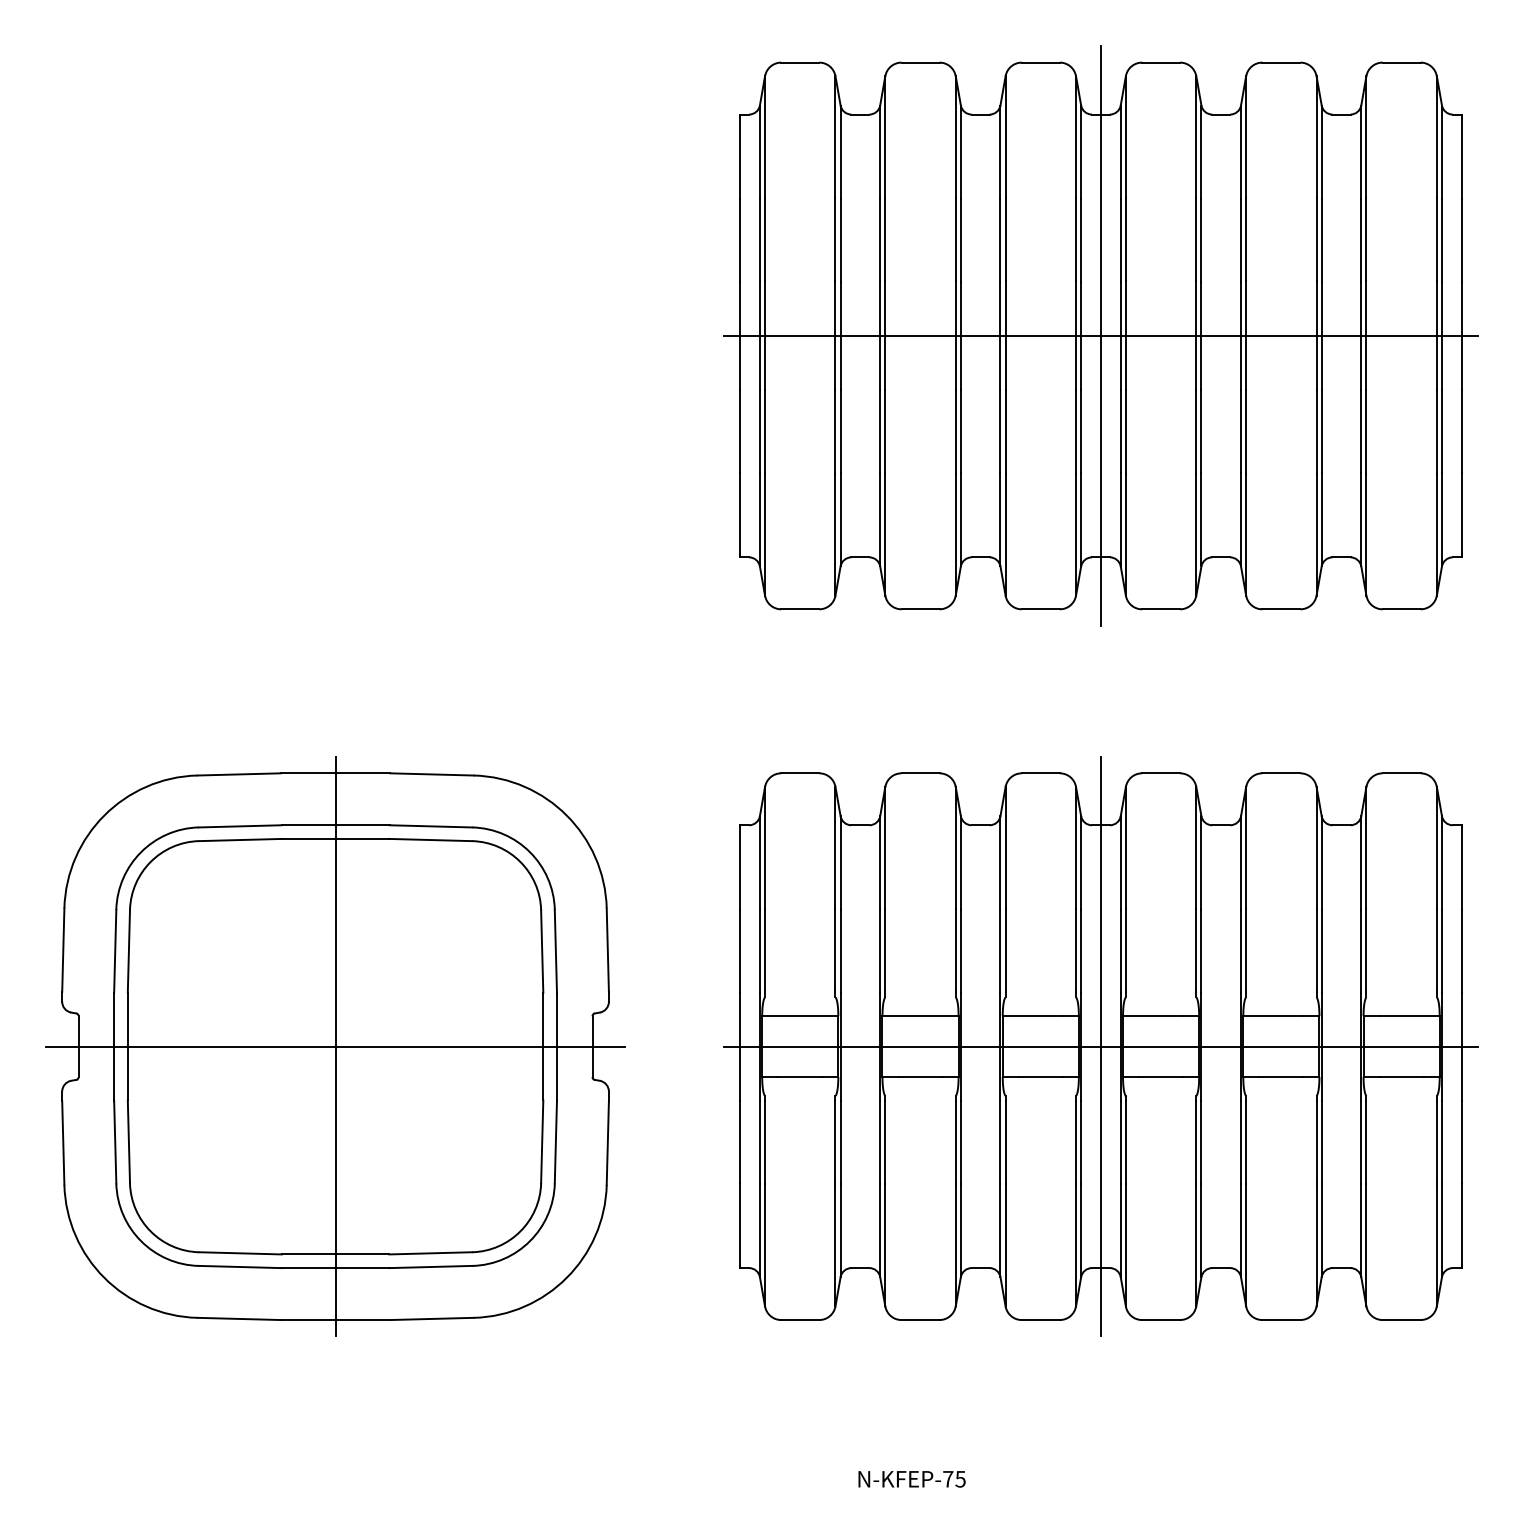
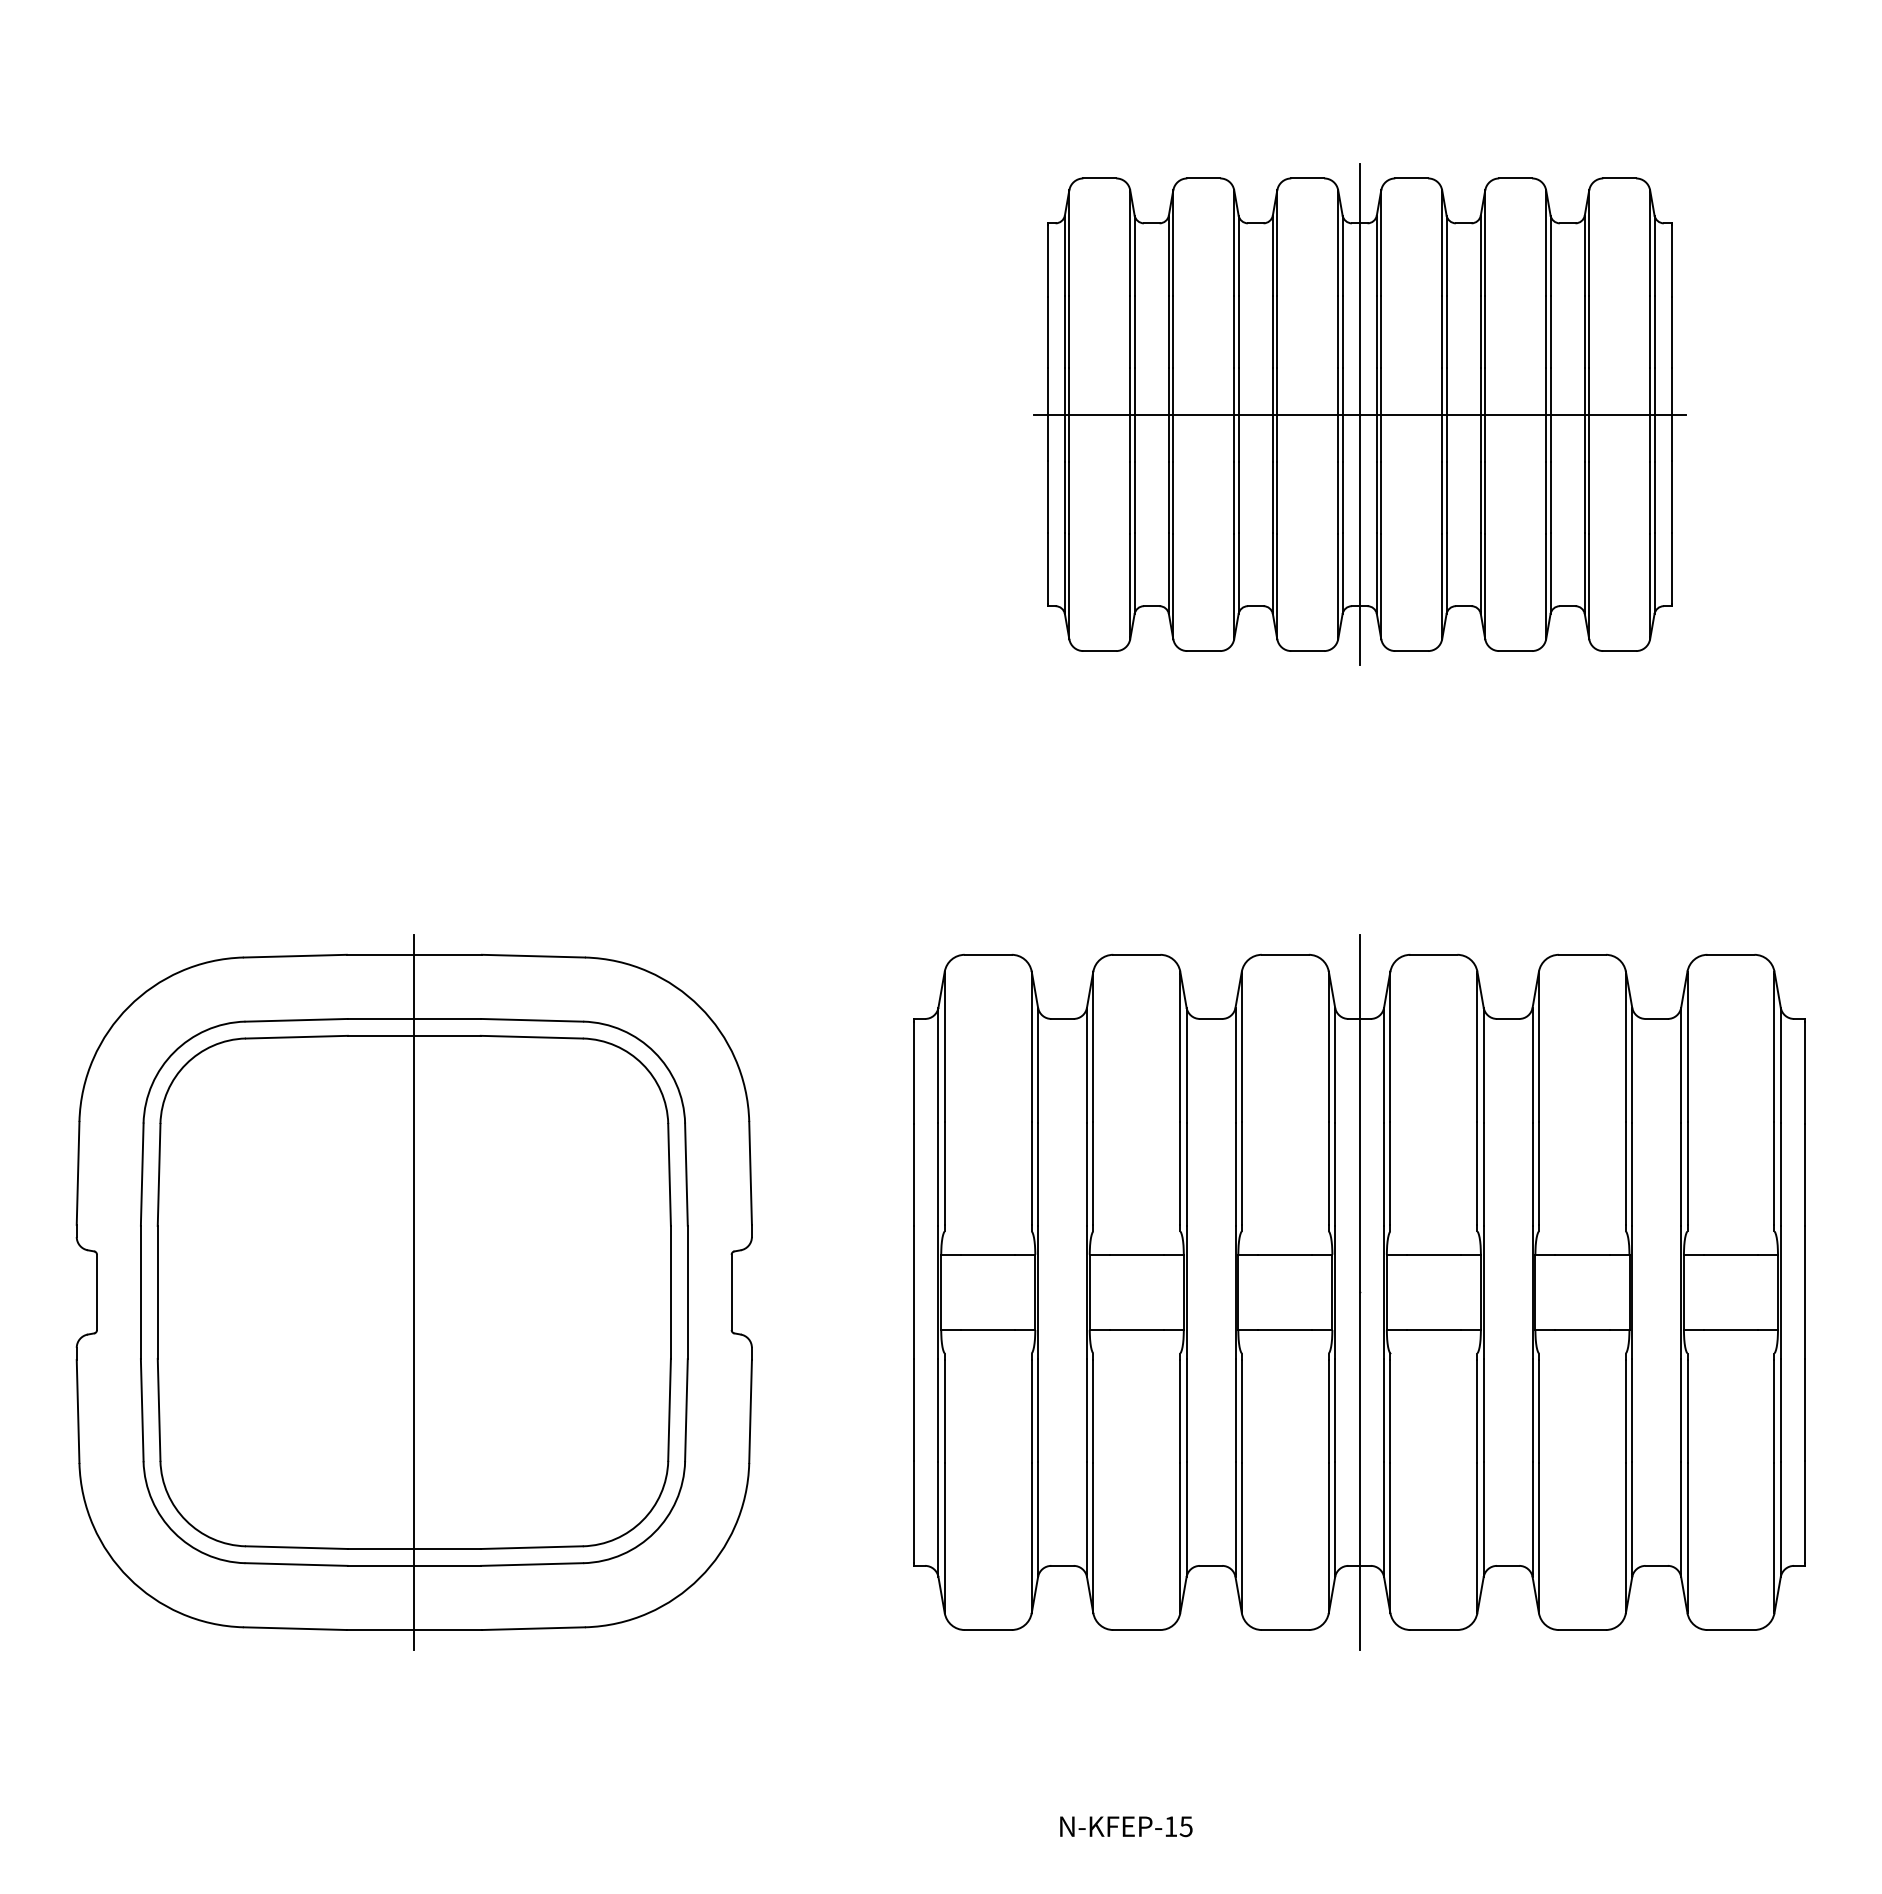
part: (1100, 335) -> (1359, 414), size x0.7
line: (335, 1046) -> (414, 1292), removed
line: (1100, 1046) -> (1359, 1292), removed
text: (947, 1479) -> (1170, 1826), N-KFEP-75 -> N-KFEP-15

